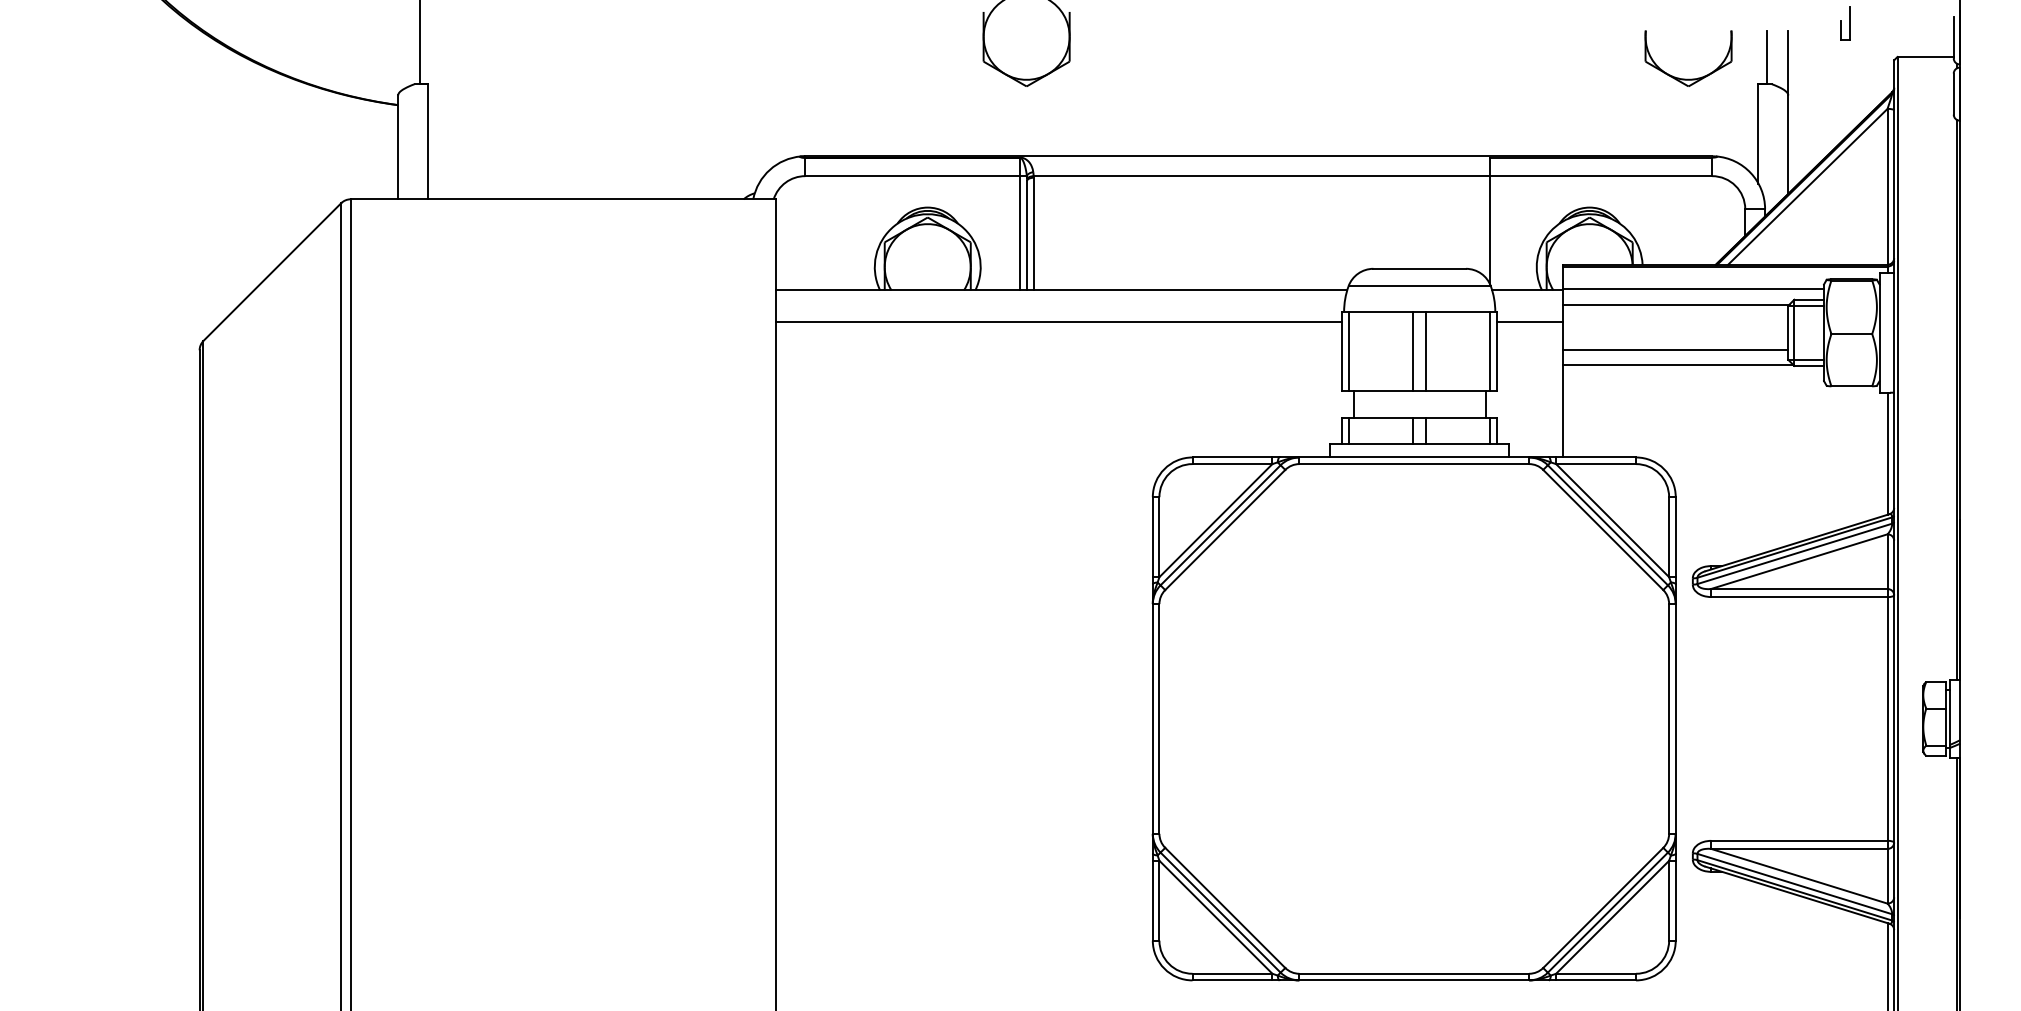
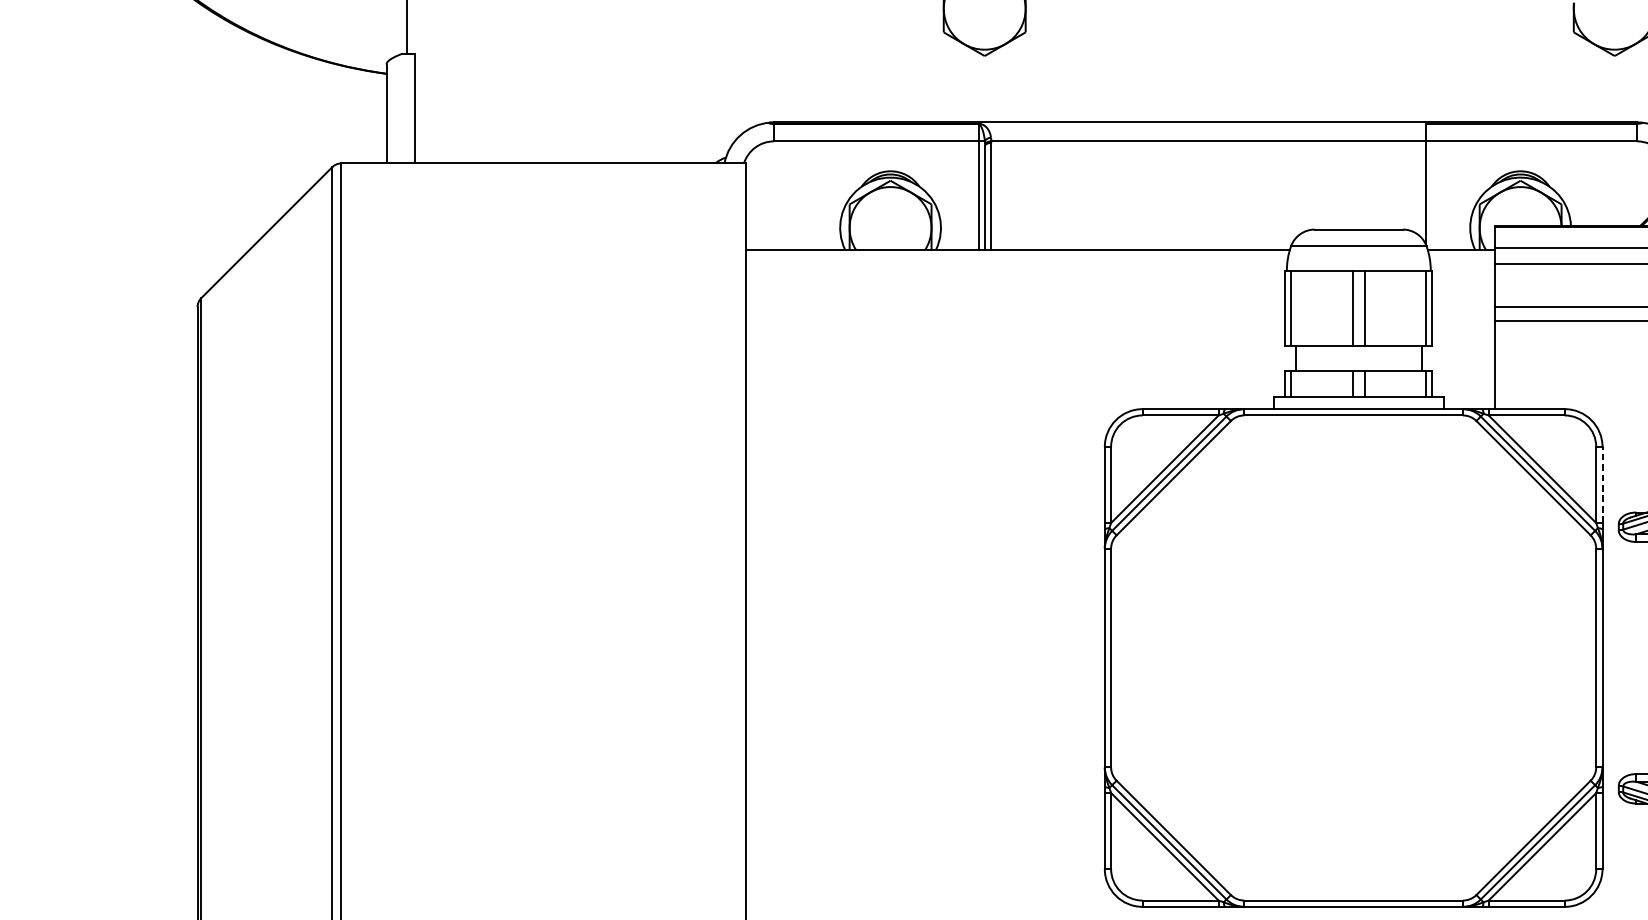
line: (1058, 322) -> (1015, 280), removed
line: (1530, 322) -> (1464, 280), removed
line: (1675, 537) -> (1602, 485), solid -> dashed

